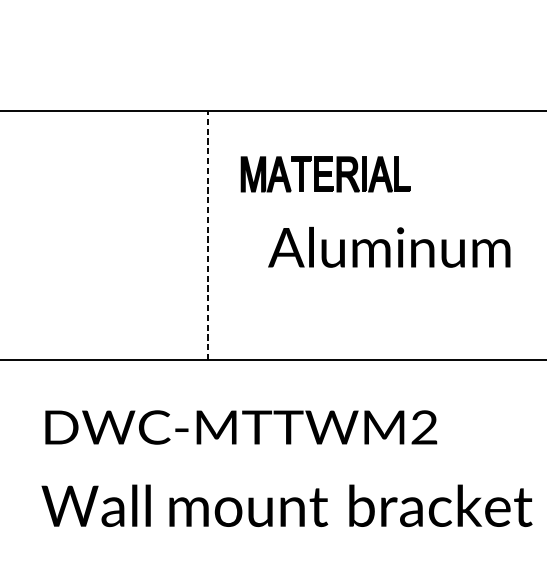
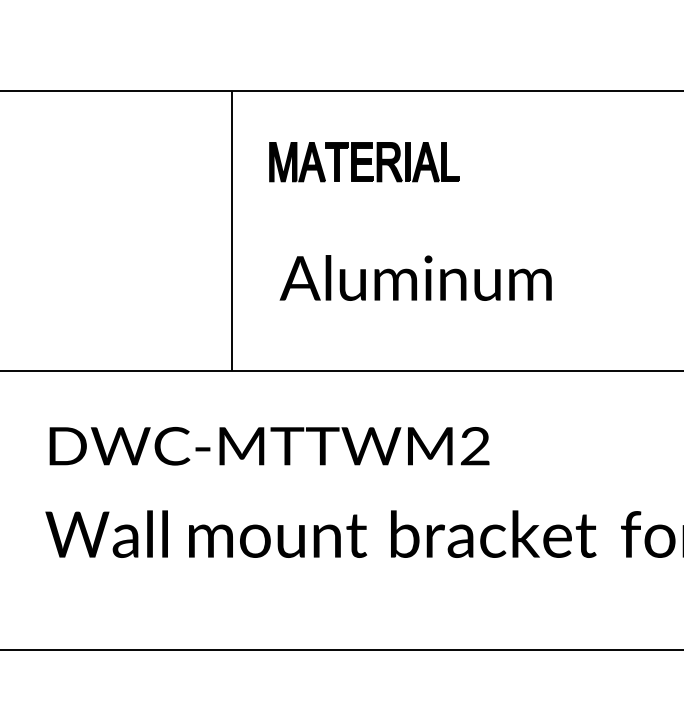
line: (207, 235) -> (231, 230), dashed -> solid
text: (389, 246) -> (415, 277), moved

